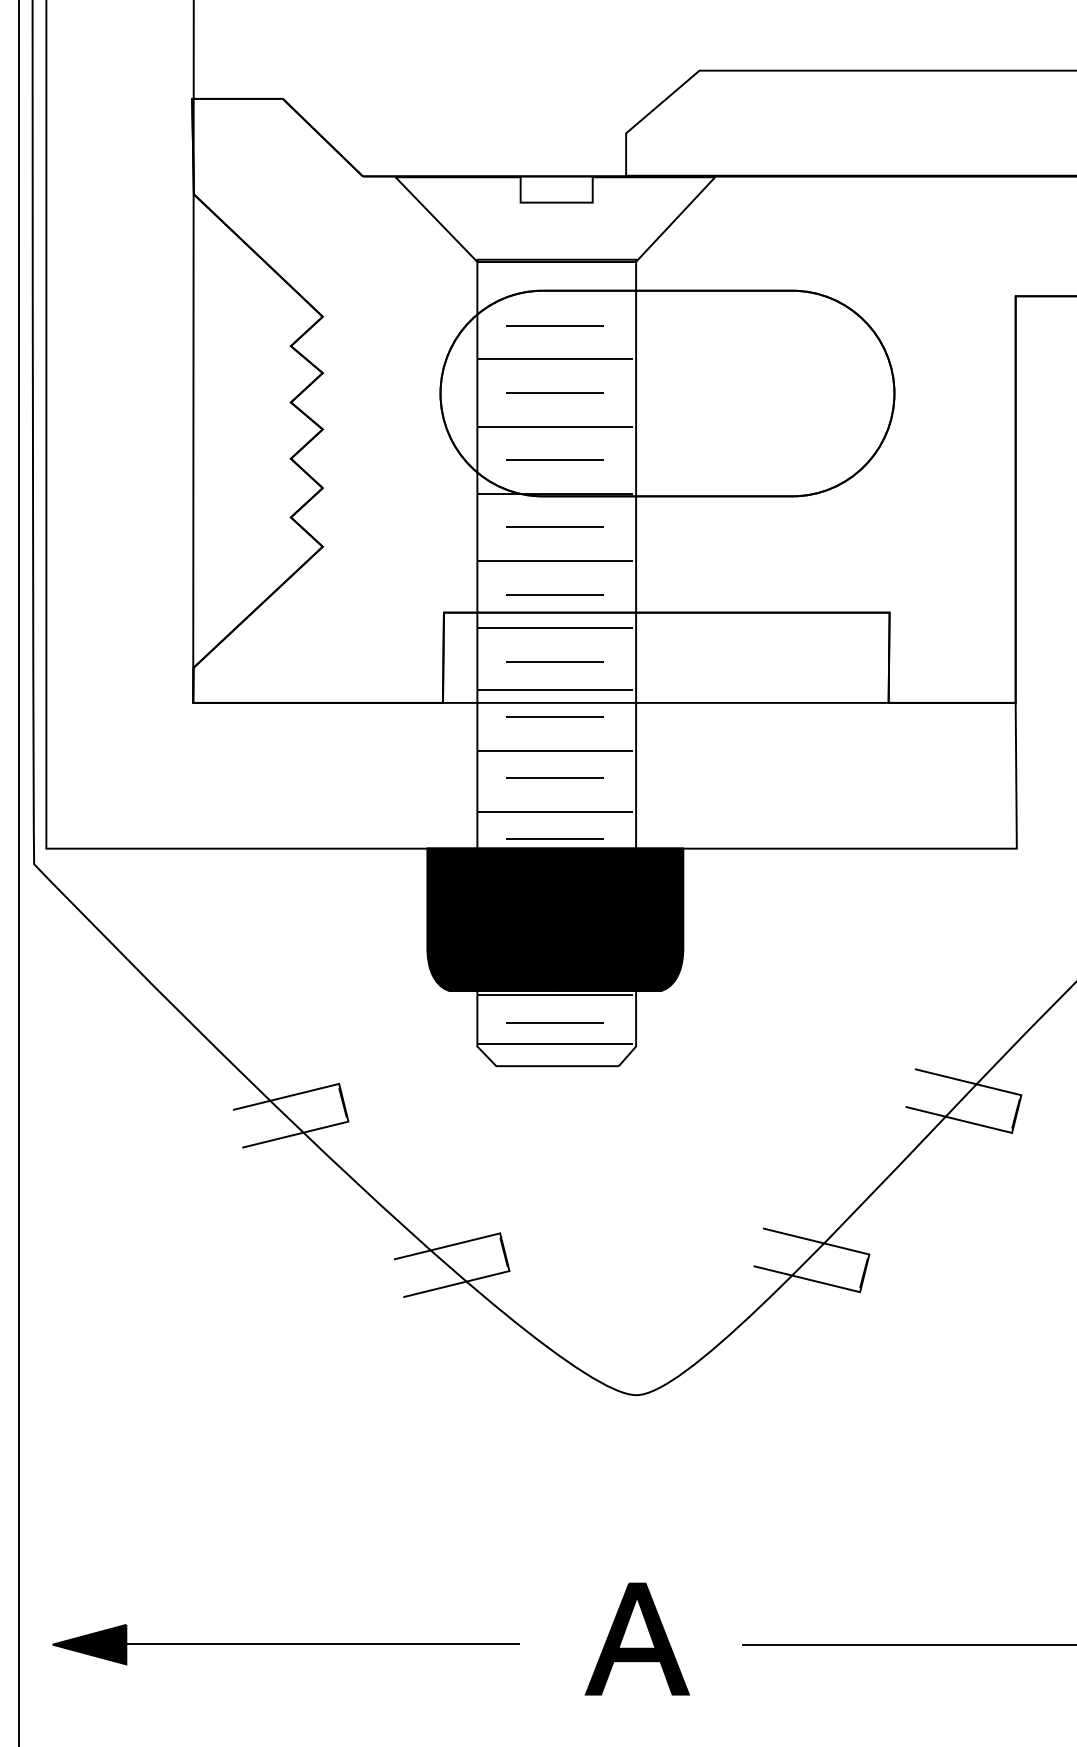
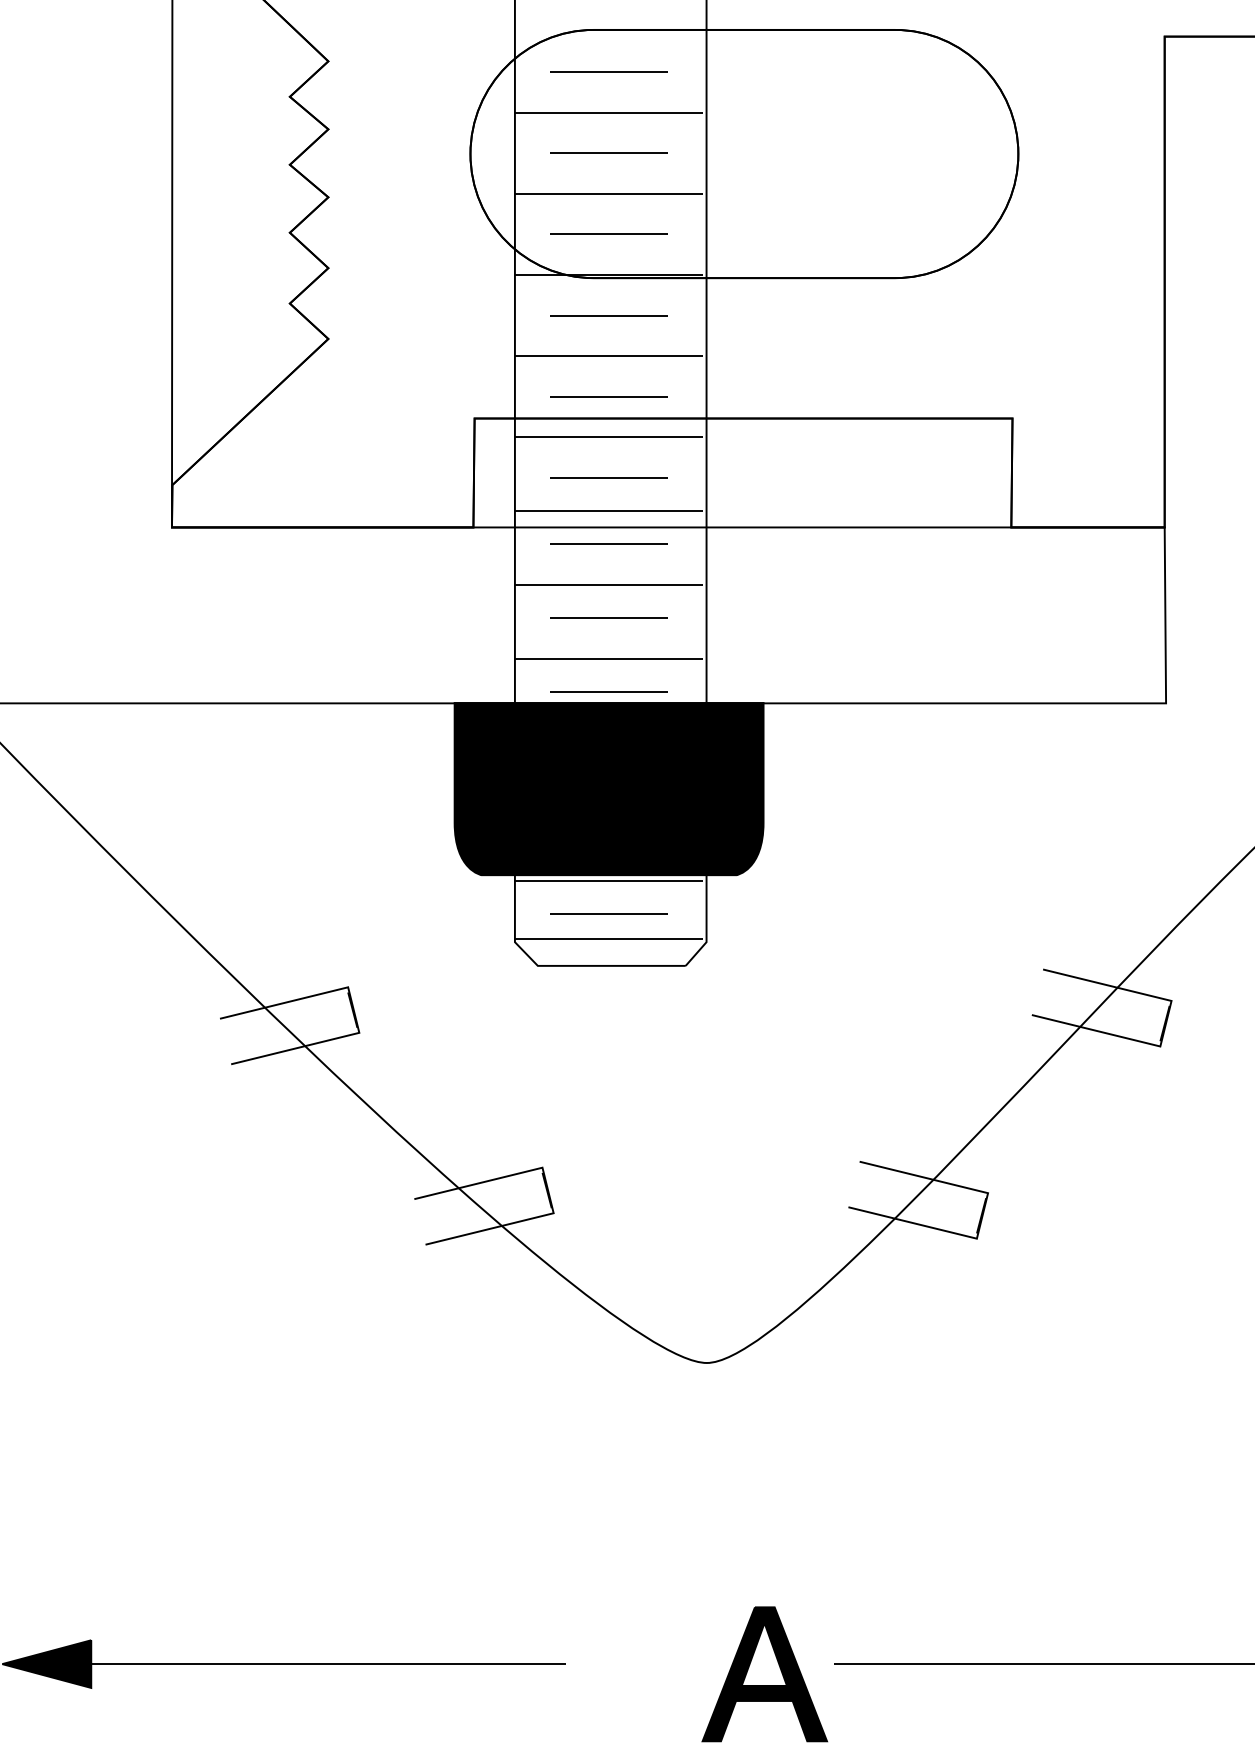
part: (636, 1638) -> (763, 1673), moved

